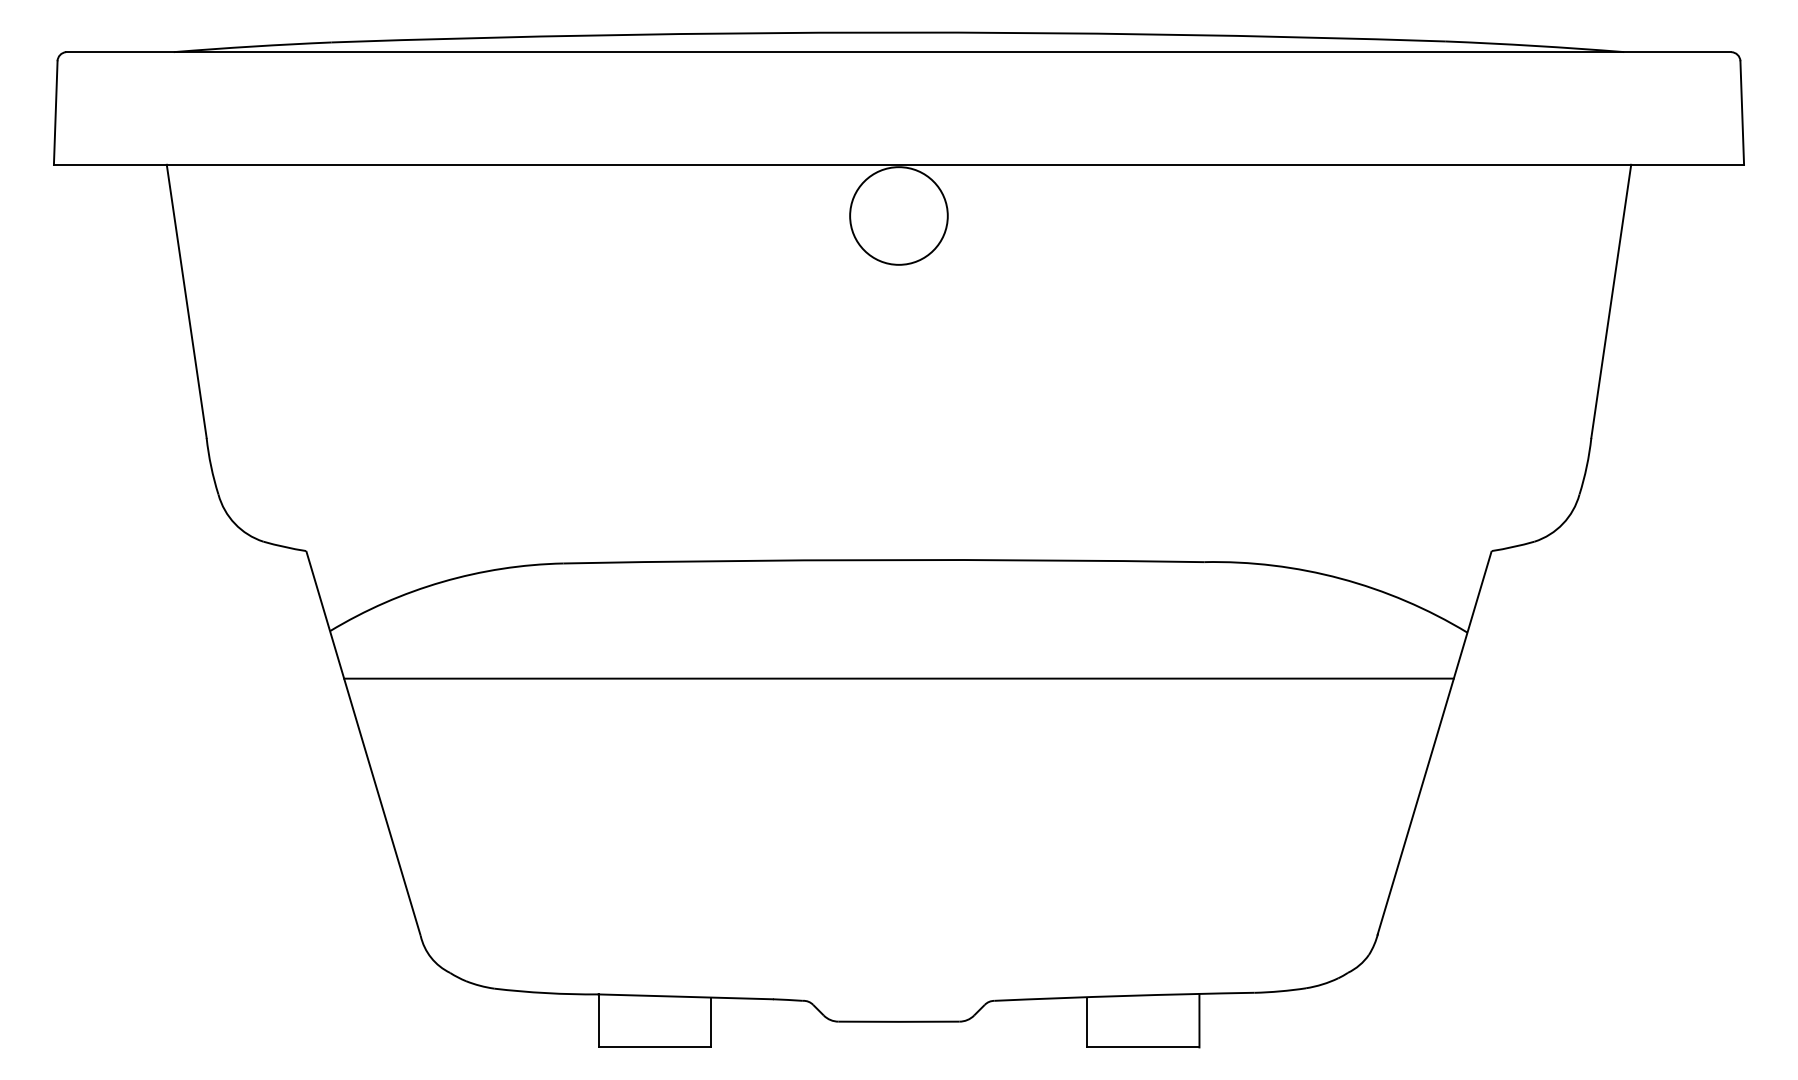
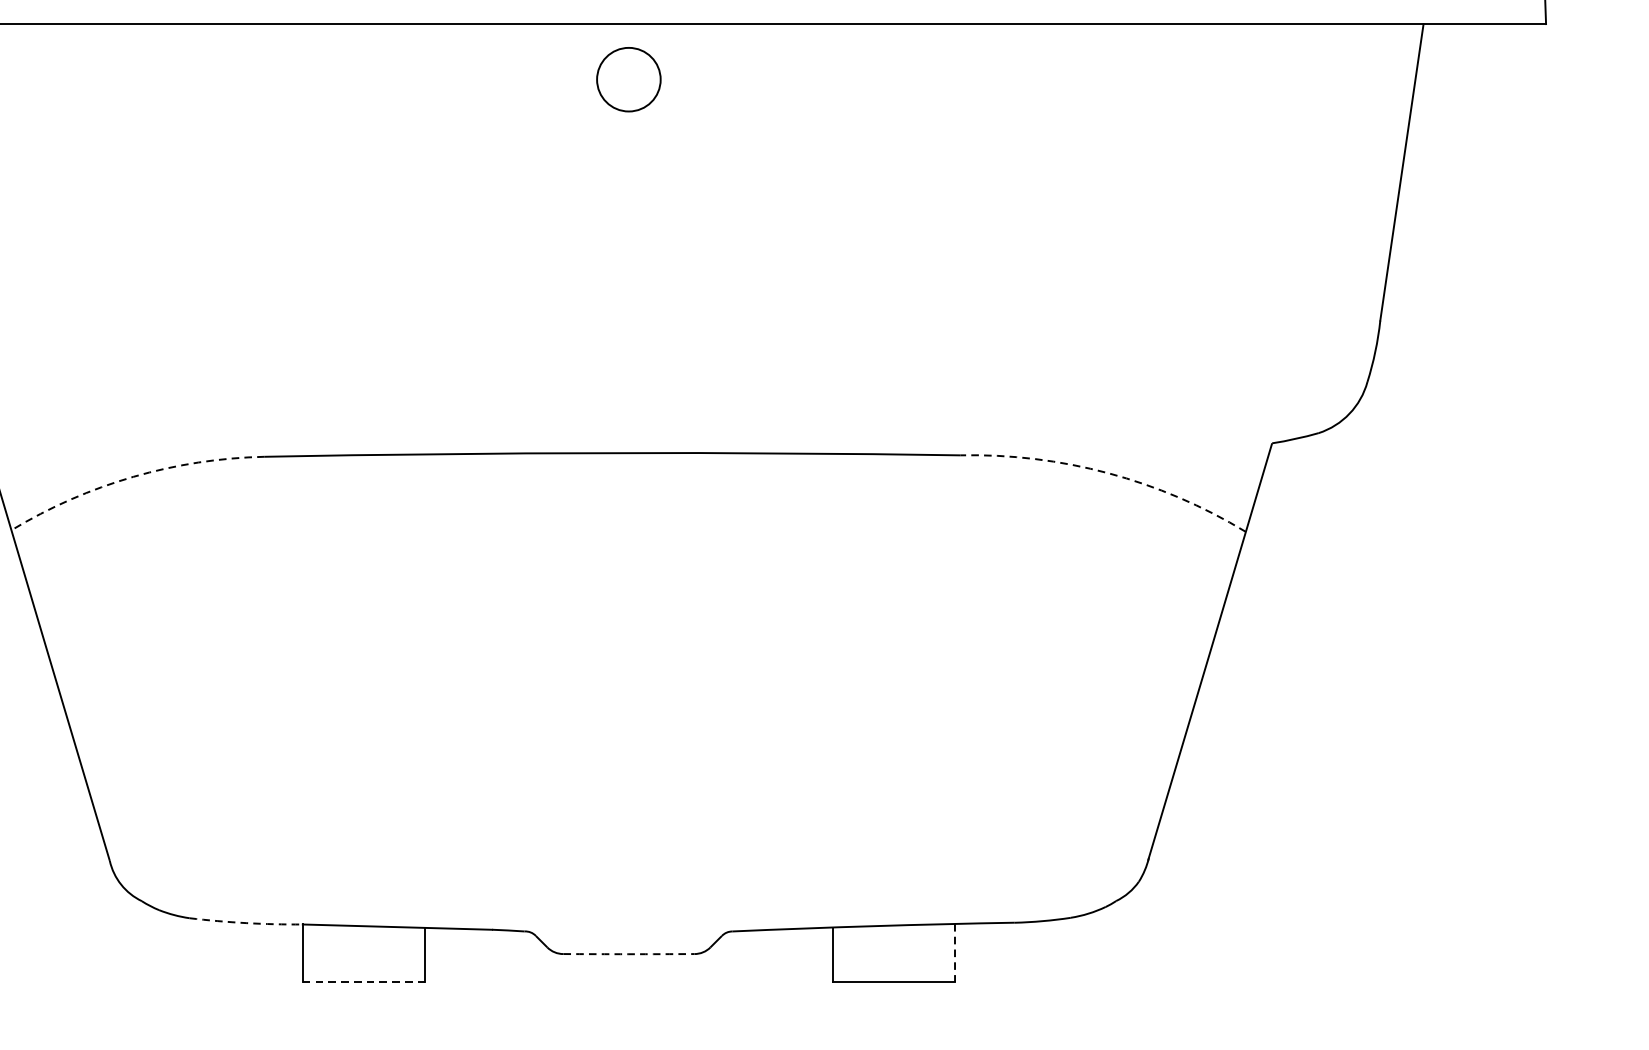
circle: (898, 215) -> (628, 79), size x0.6
arc: (1340, 578) -> (1108, 473), solid -> dashed
arc: (442, 582) -> (133, 477), solid -> dashed
line: (898, 678) -> (628, 581), removed
arc: (546, 993) -> (246, 923), solid -> dashed
line: (1199, 1020) -> (955, 952), solid -> dashed
arc: (898, 1021) -> (628, 953), solid -> dashed
line: (655, 1047) -> (364, 982), solid -> dashed

